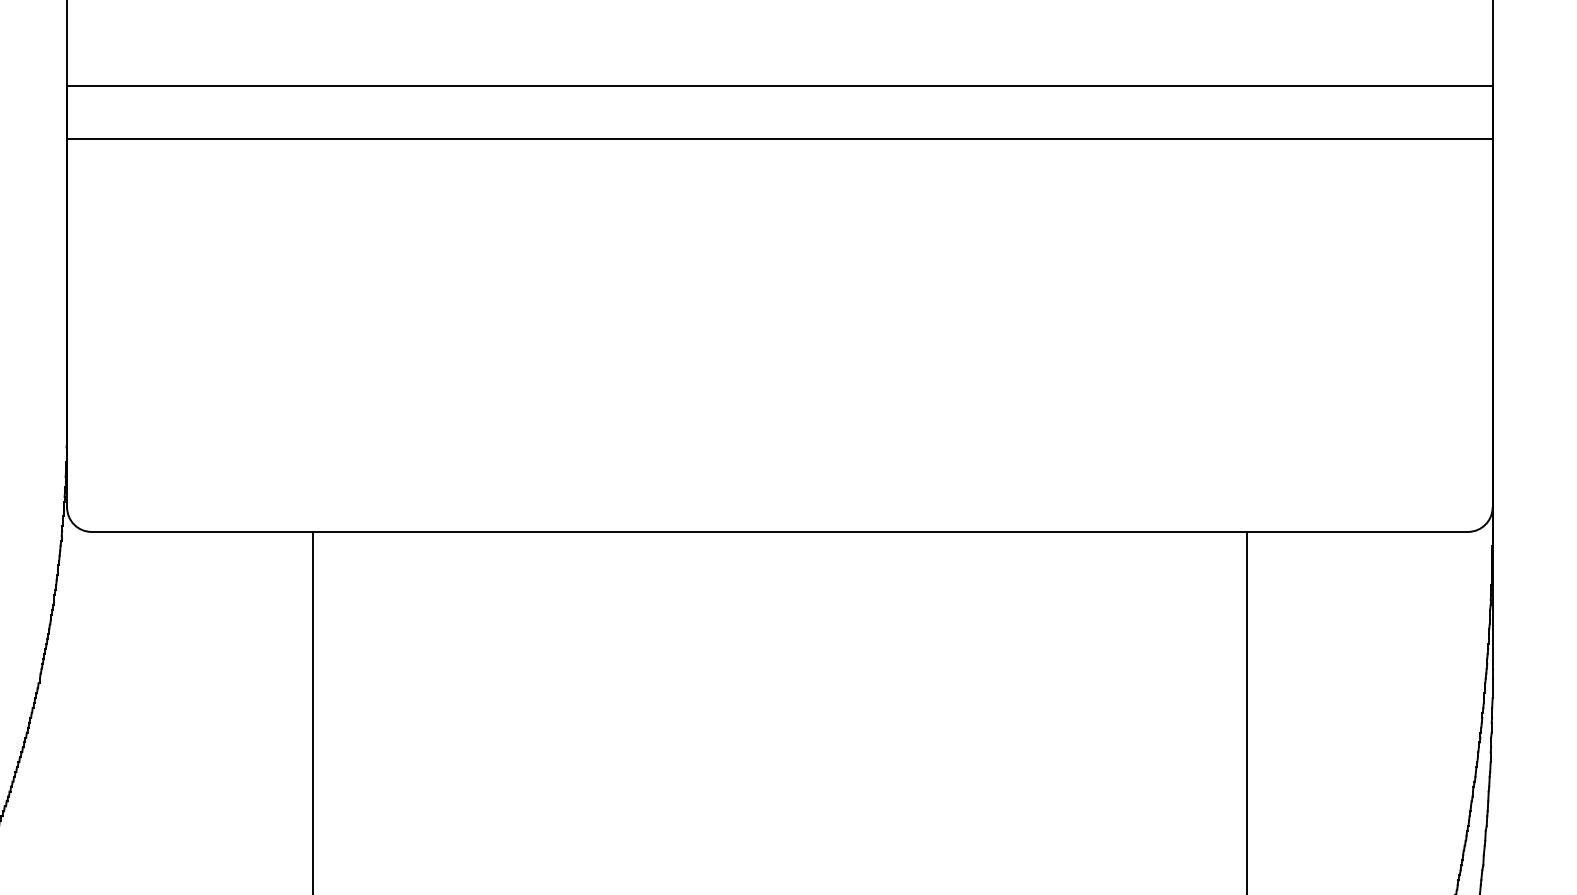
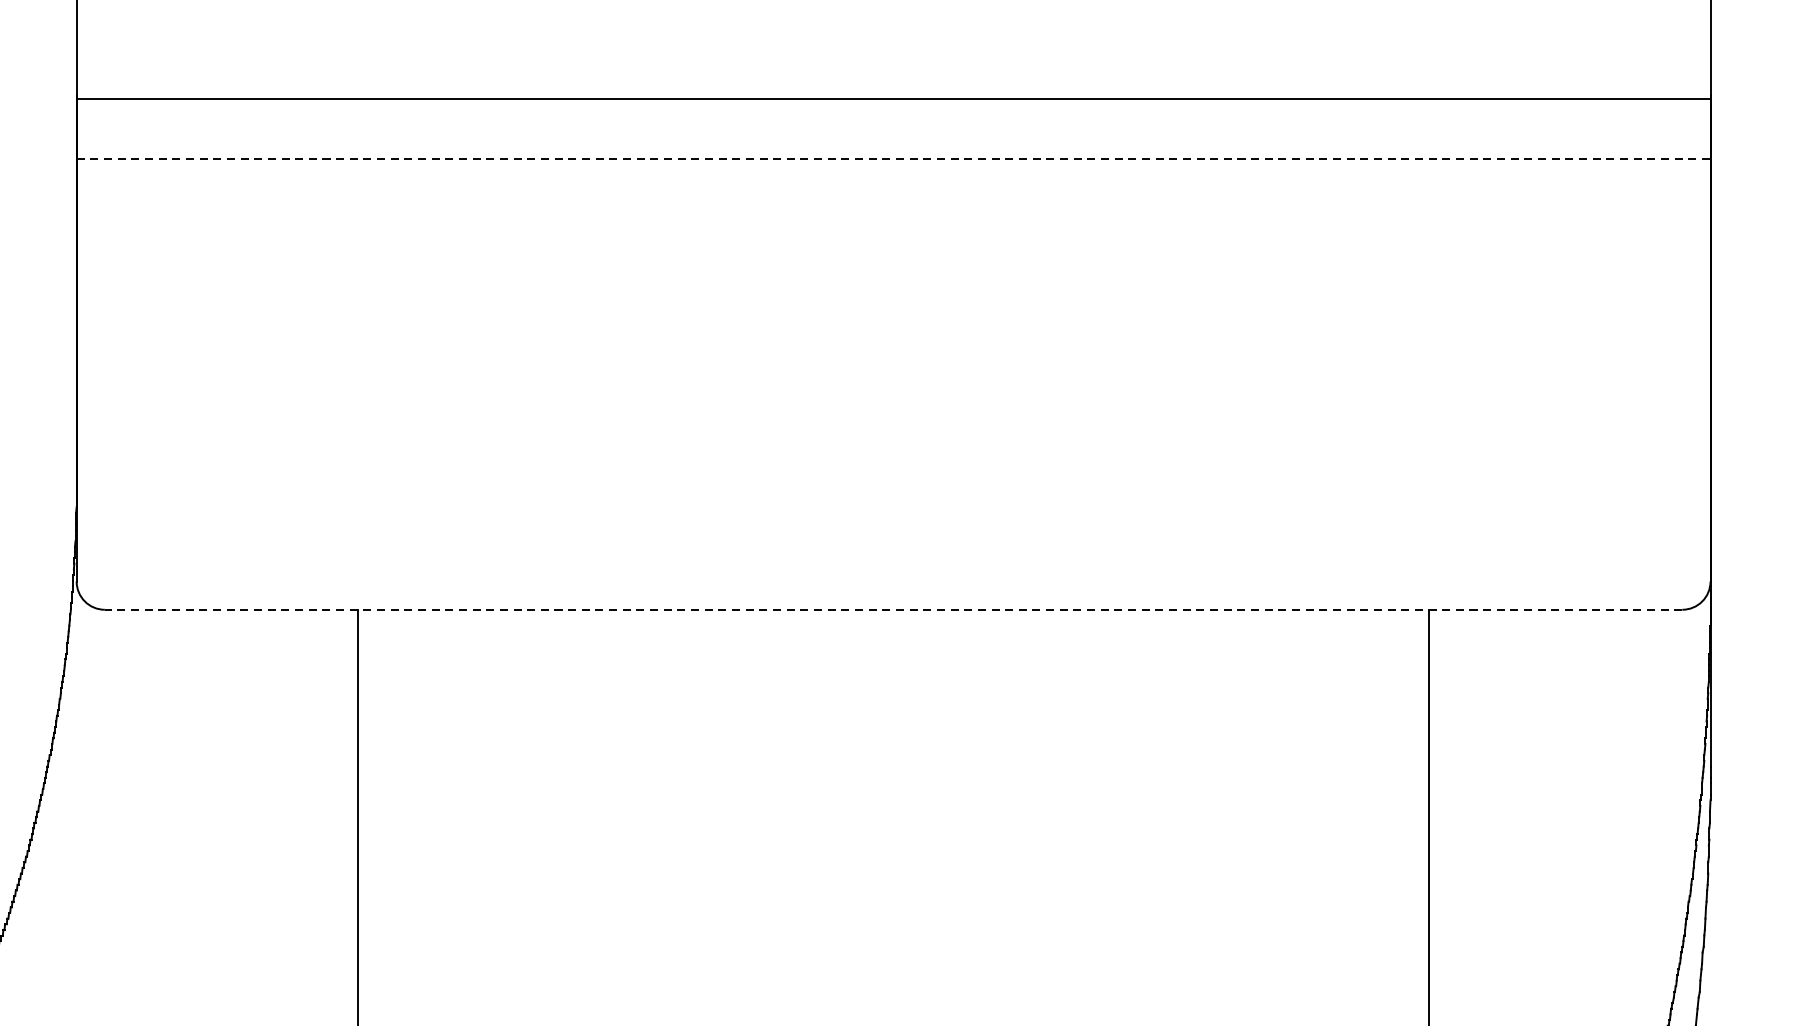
line: (779, 138) -> (893, 158), solid -> dashed
line: (779, 531) -> (893, 609), solid -> dashed

